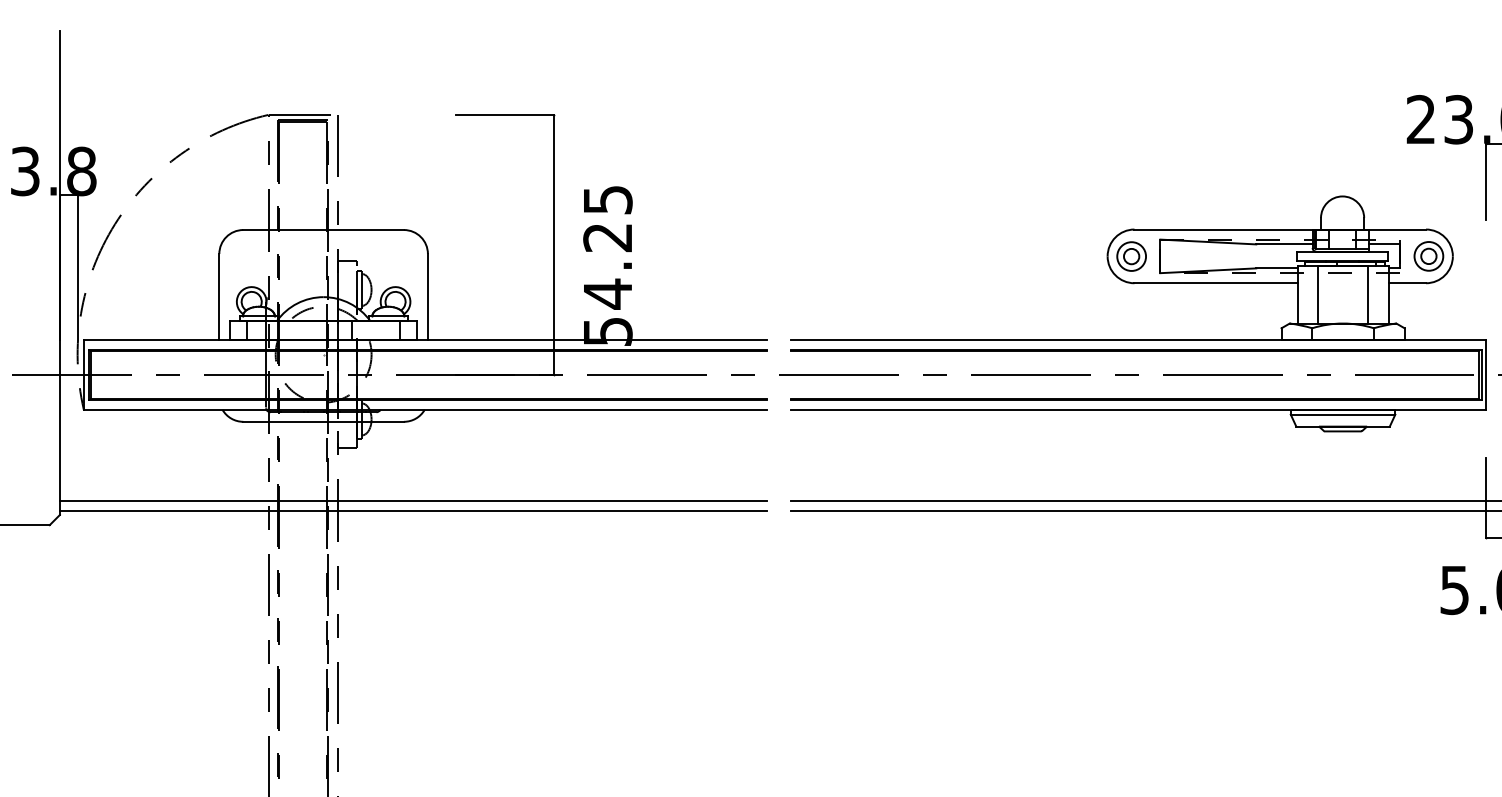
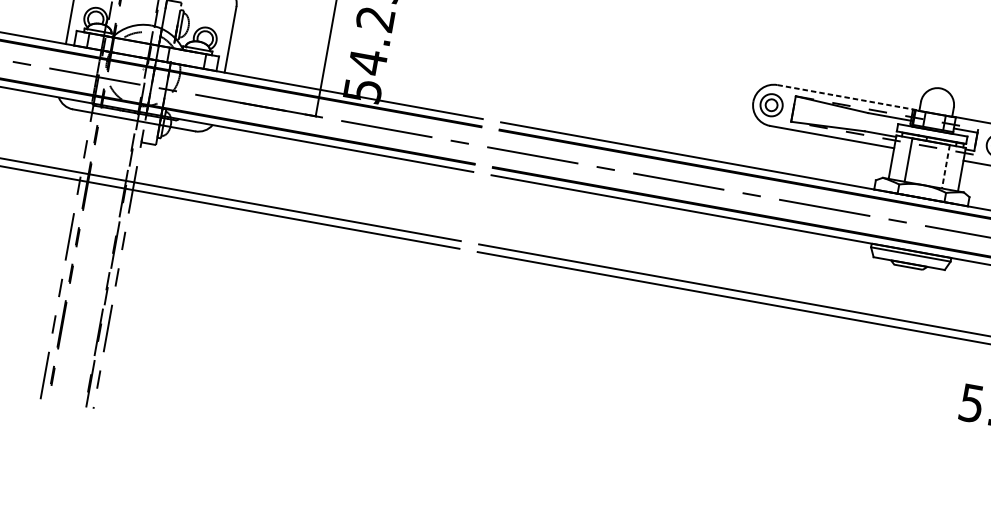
line: (1228, 229) -> (849, 97), solid -> dashed
line: (1367, 295) -> (945, 167), solid -> dashed

